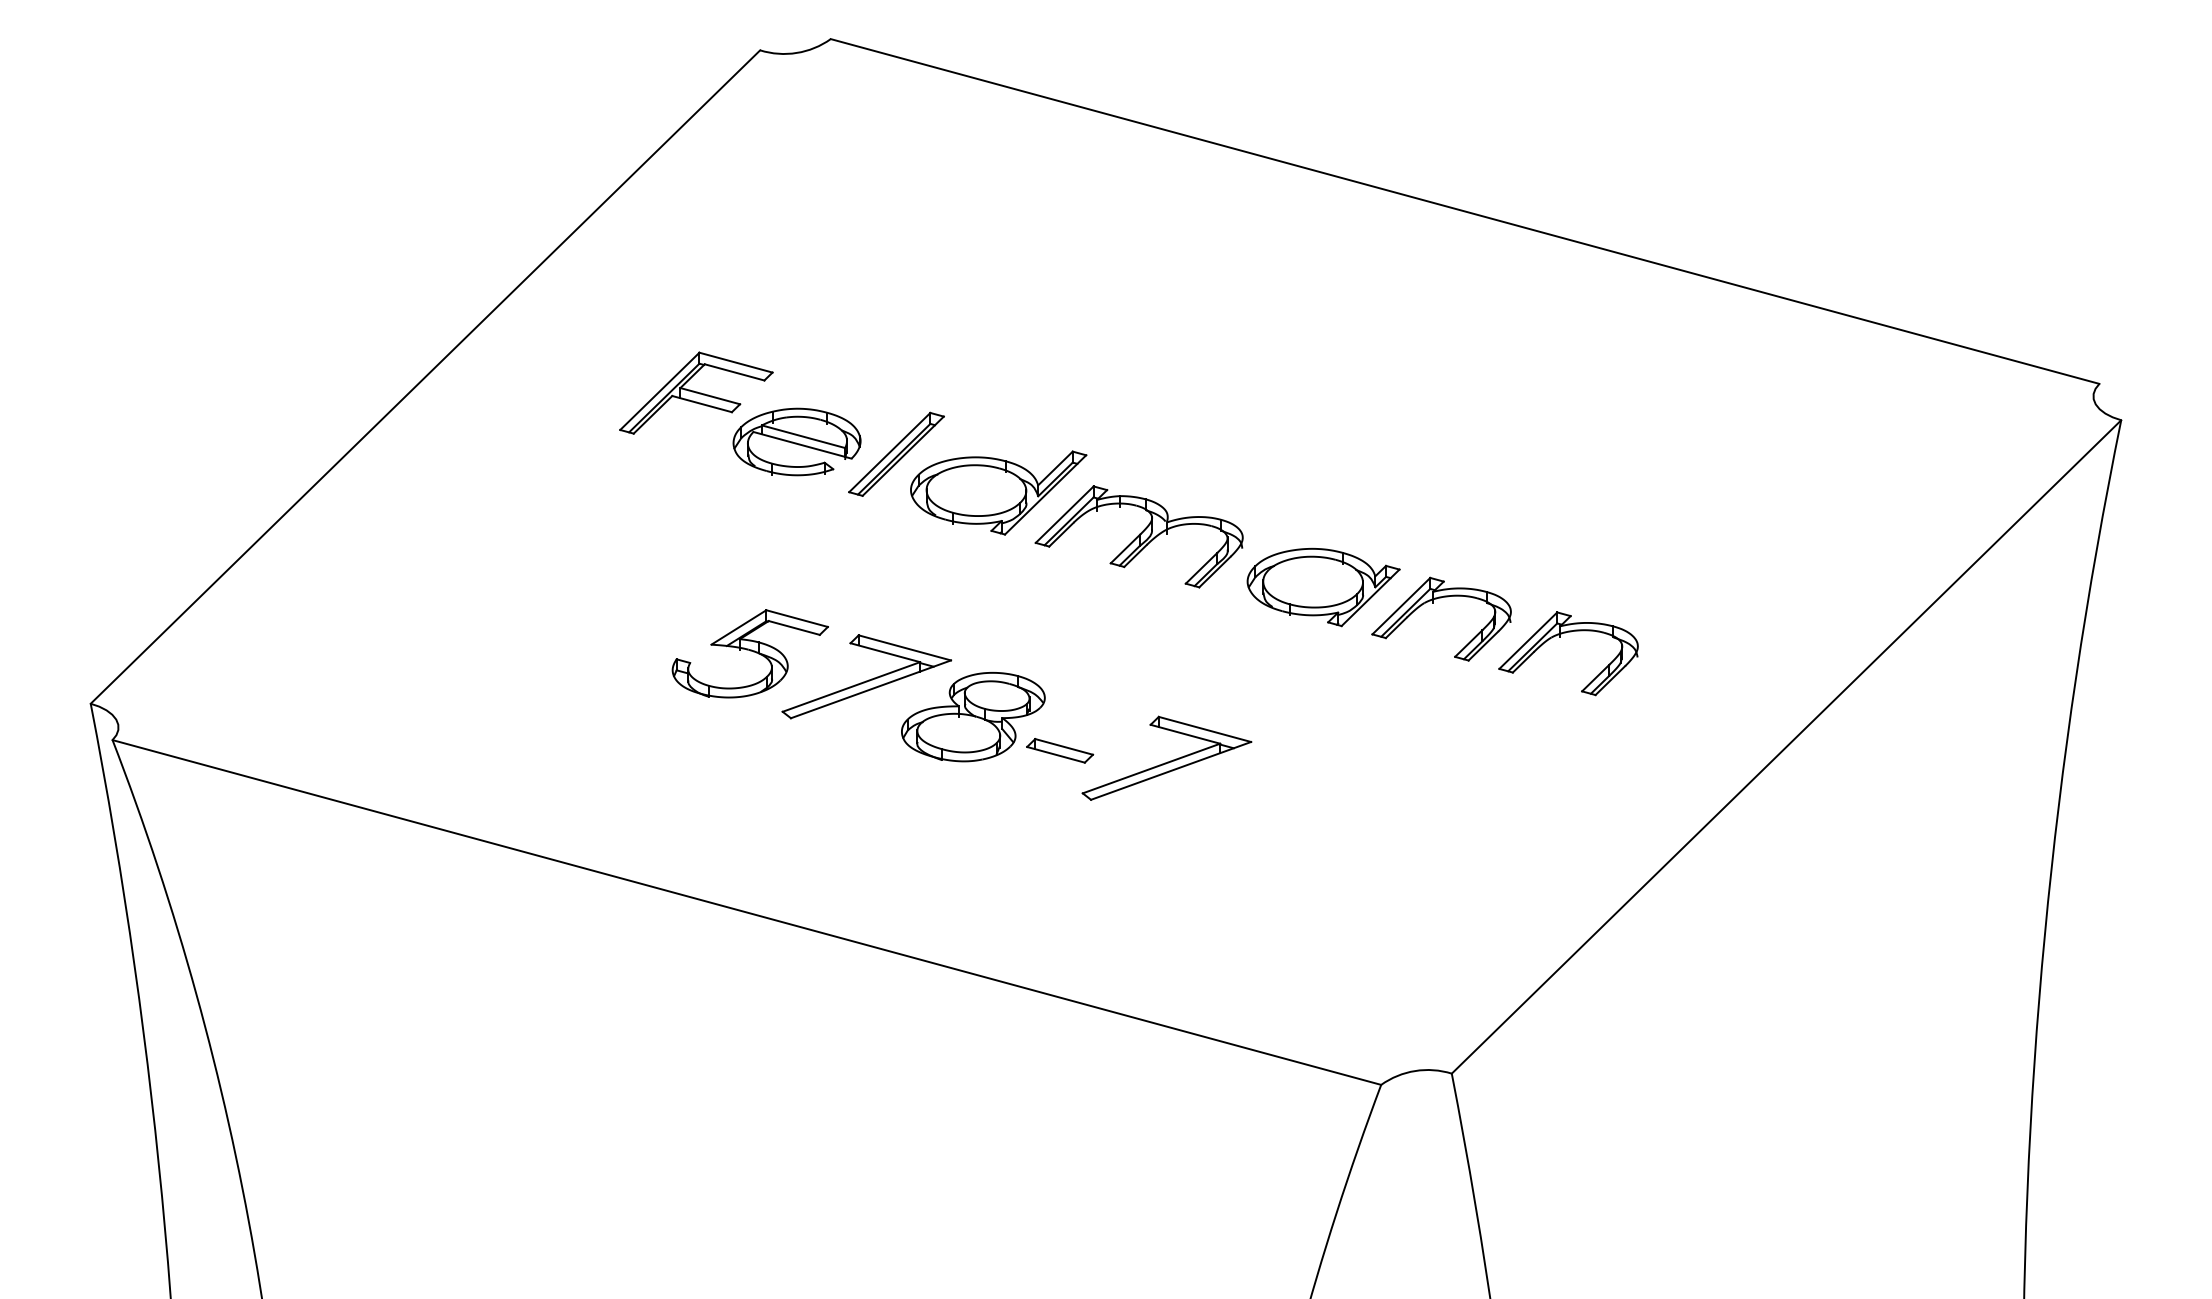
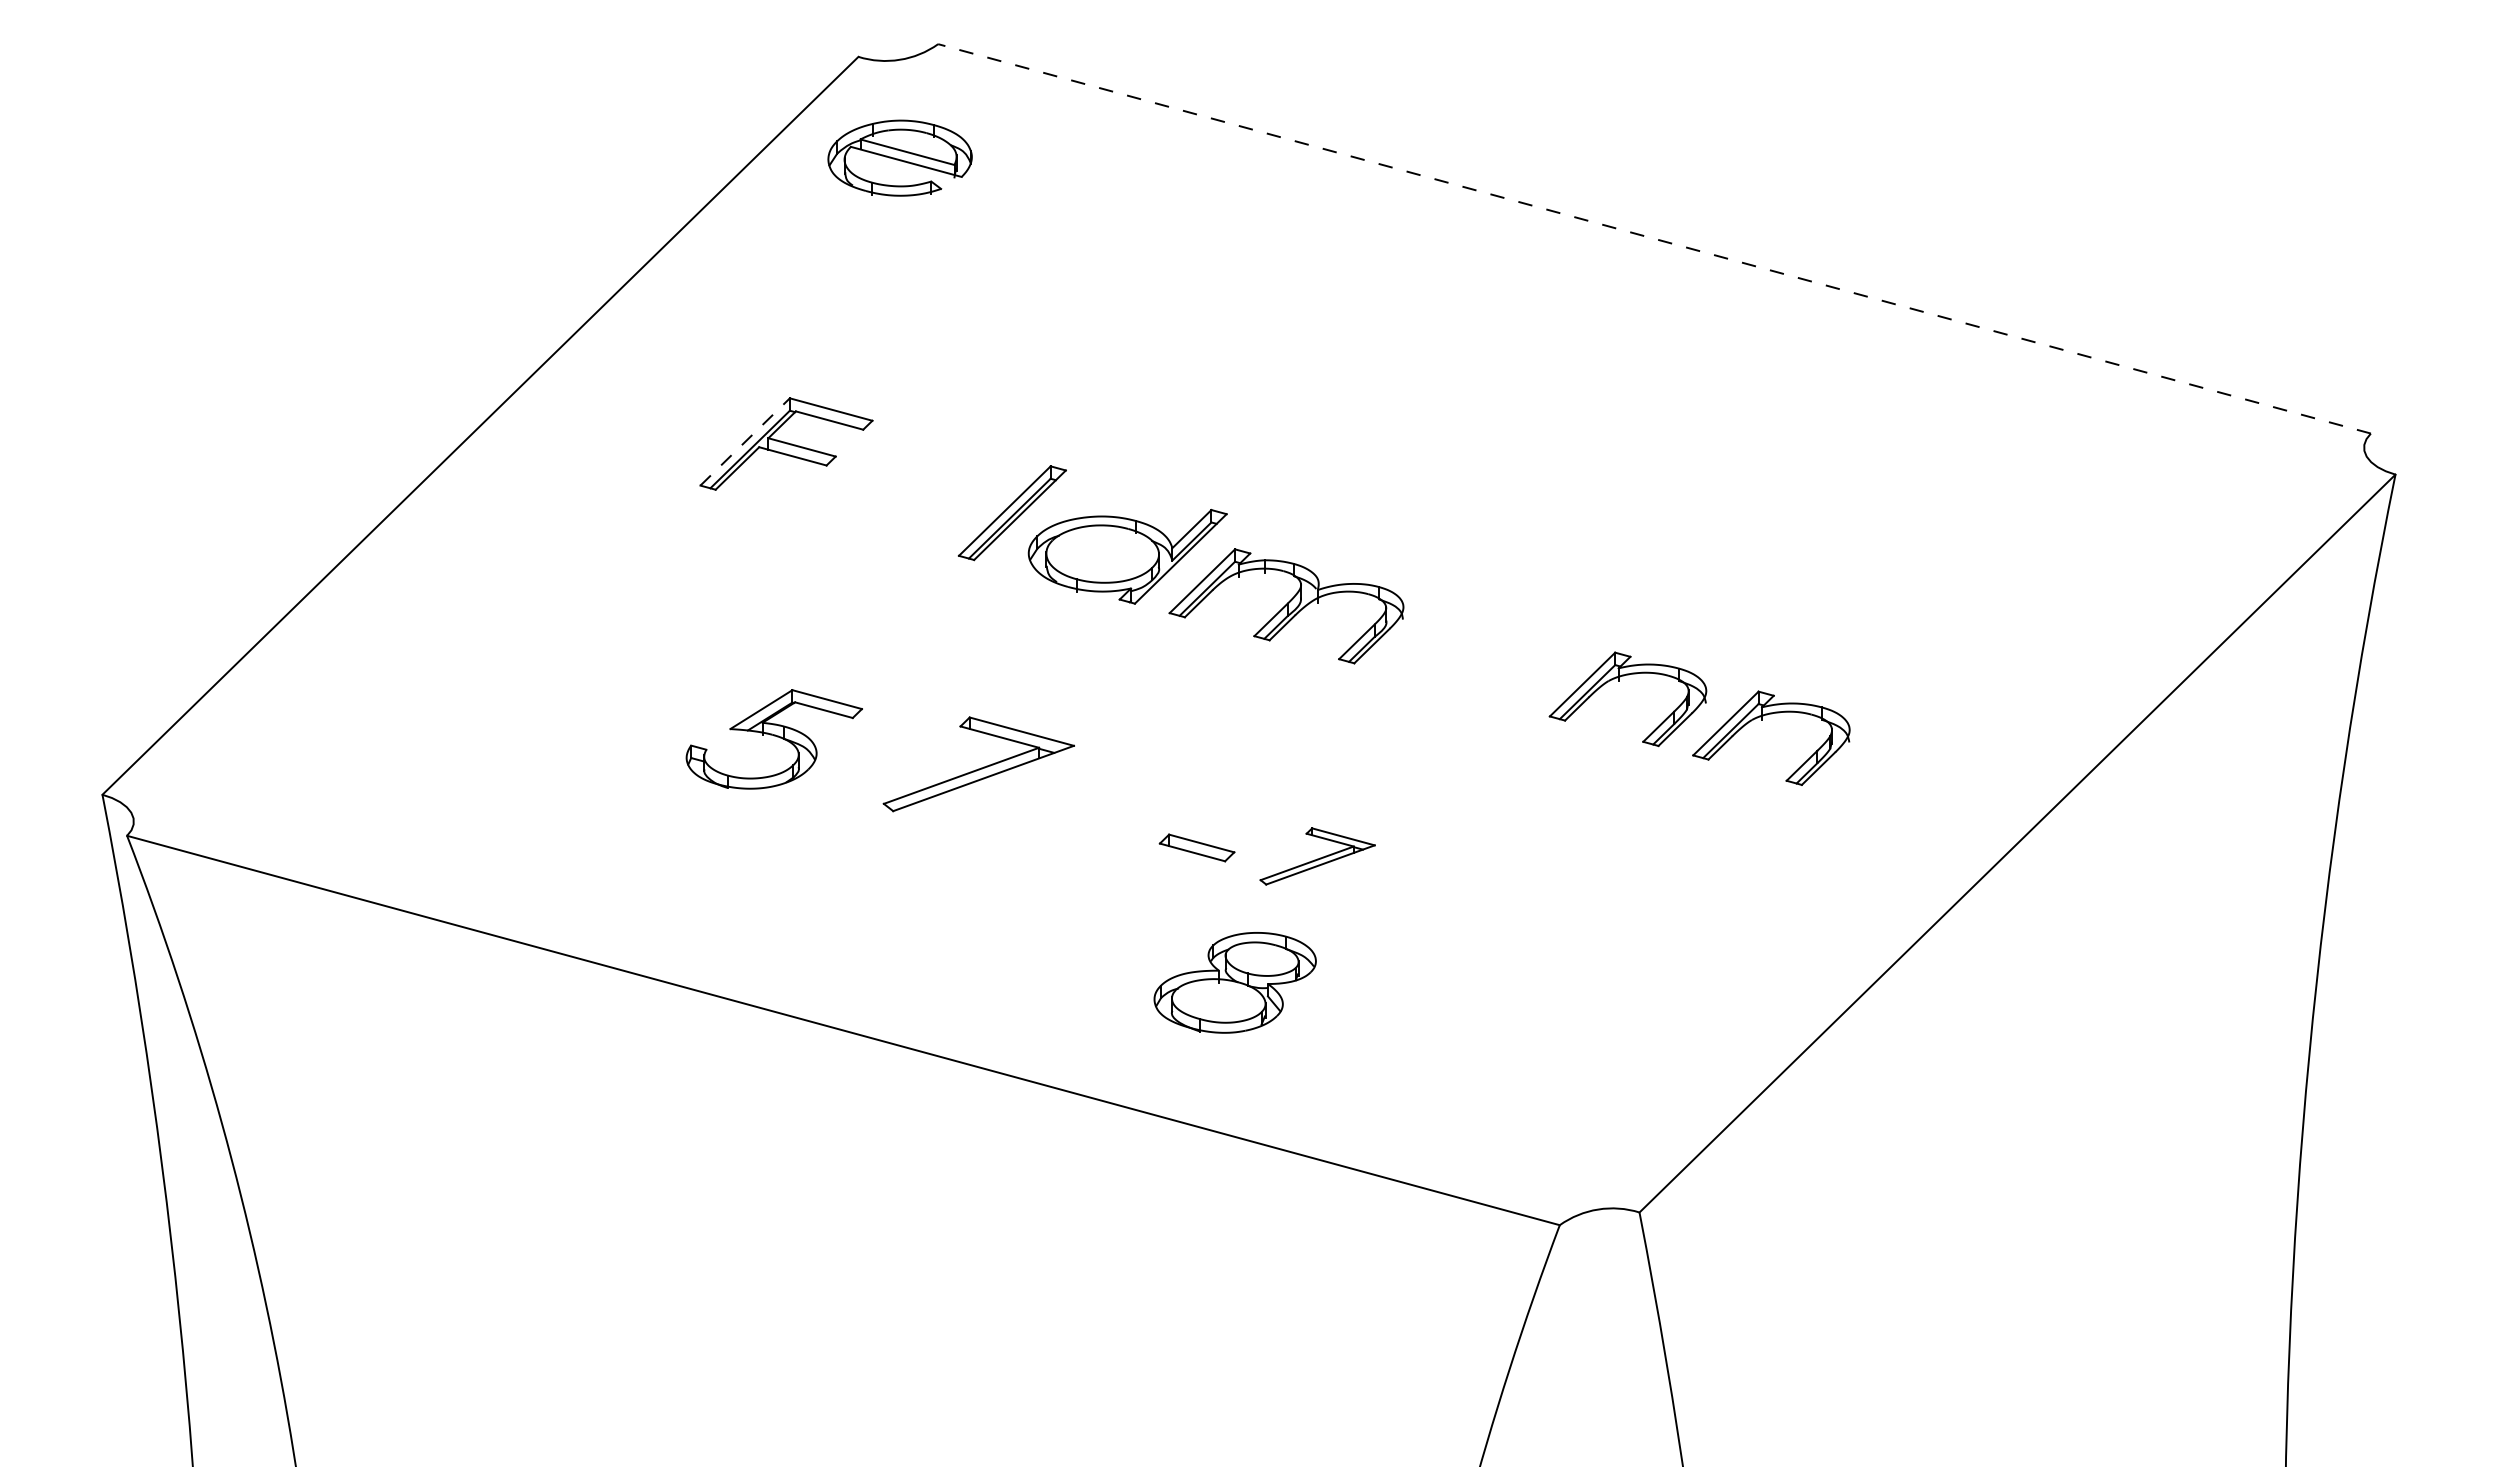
line: (1465, 211) -> (1654, 238), solid -> dashed
line: (660, 390) -> (745, 441), solid -> dashed
part: (796, 441) -> (899, 157), moved
part: (1323, 587) -> (1494, 663), removed
part: (749, 653) -> (773, 739), moved
part: (972, 716) -> (1234, 982), moved
part: (1166, 758) -> (1317, 856), size x0.6

